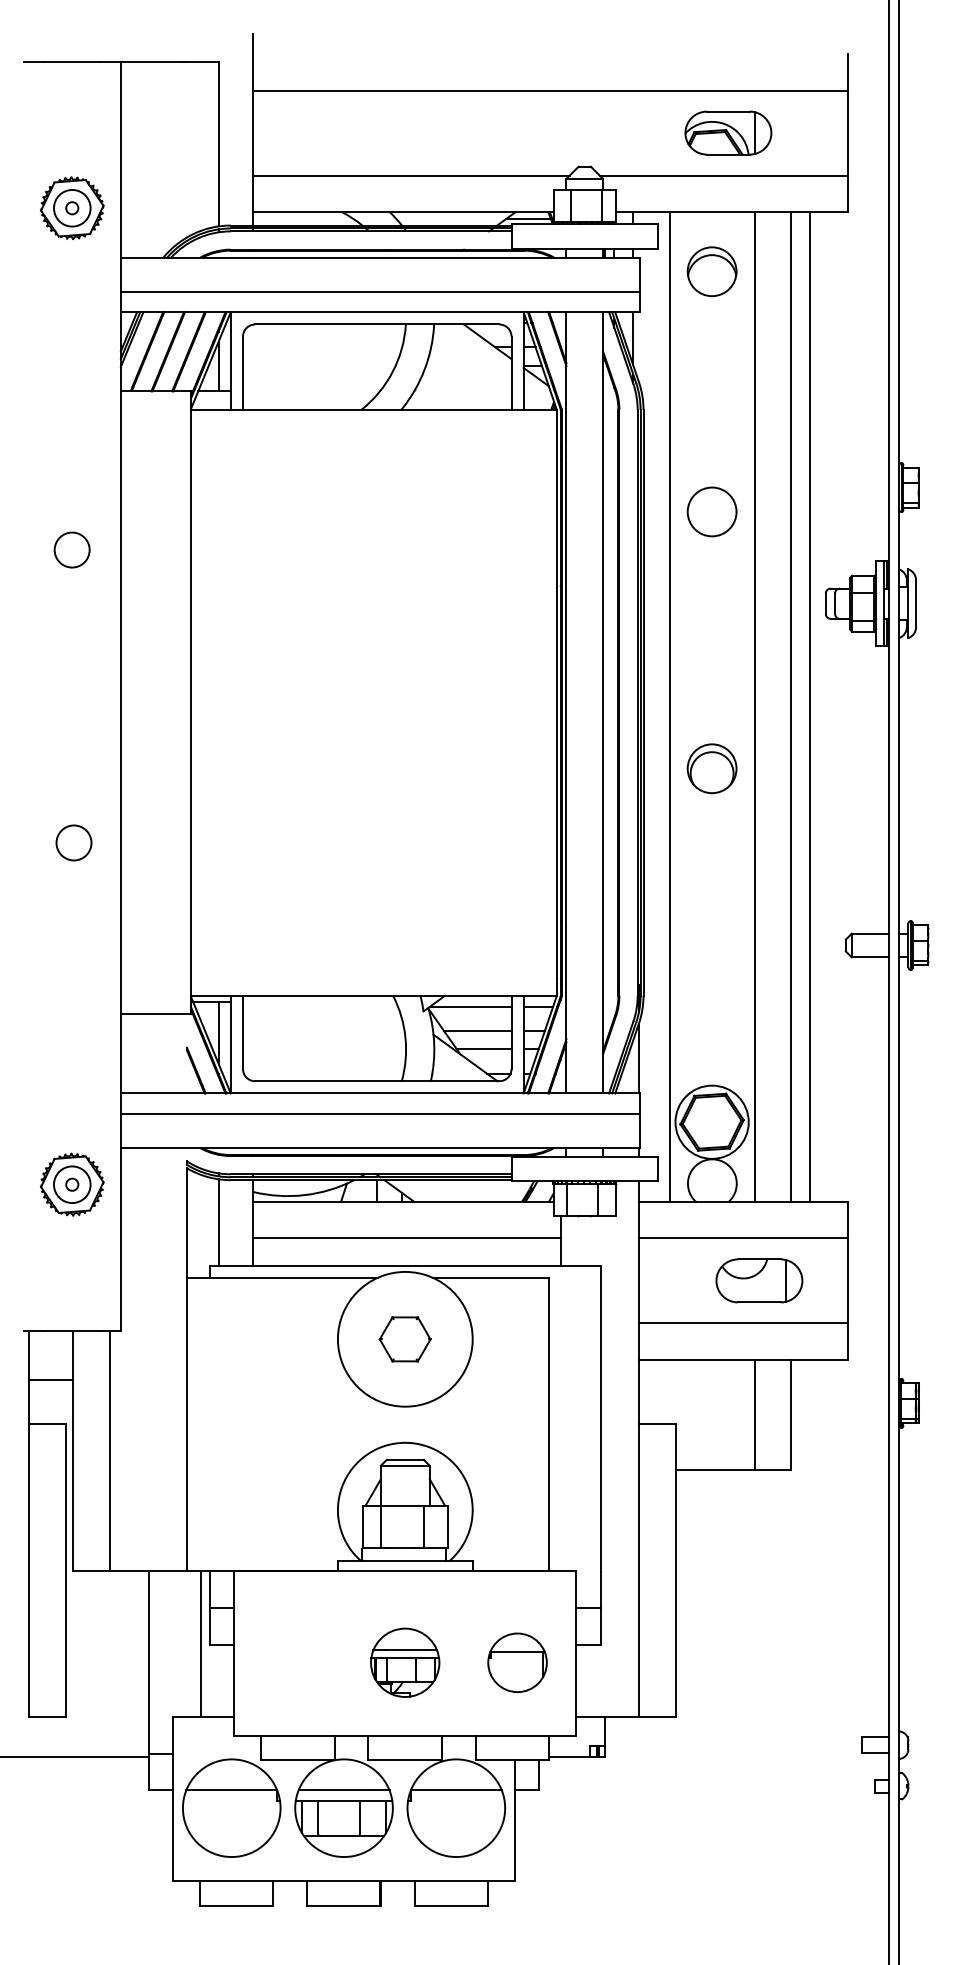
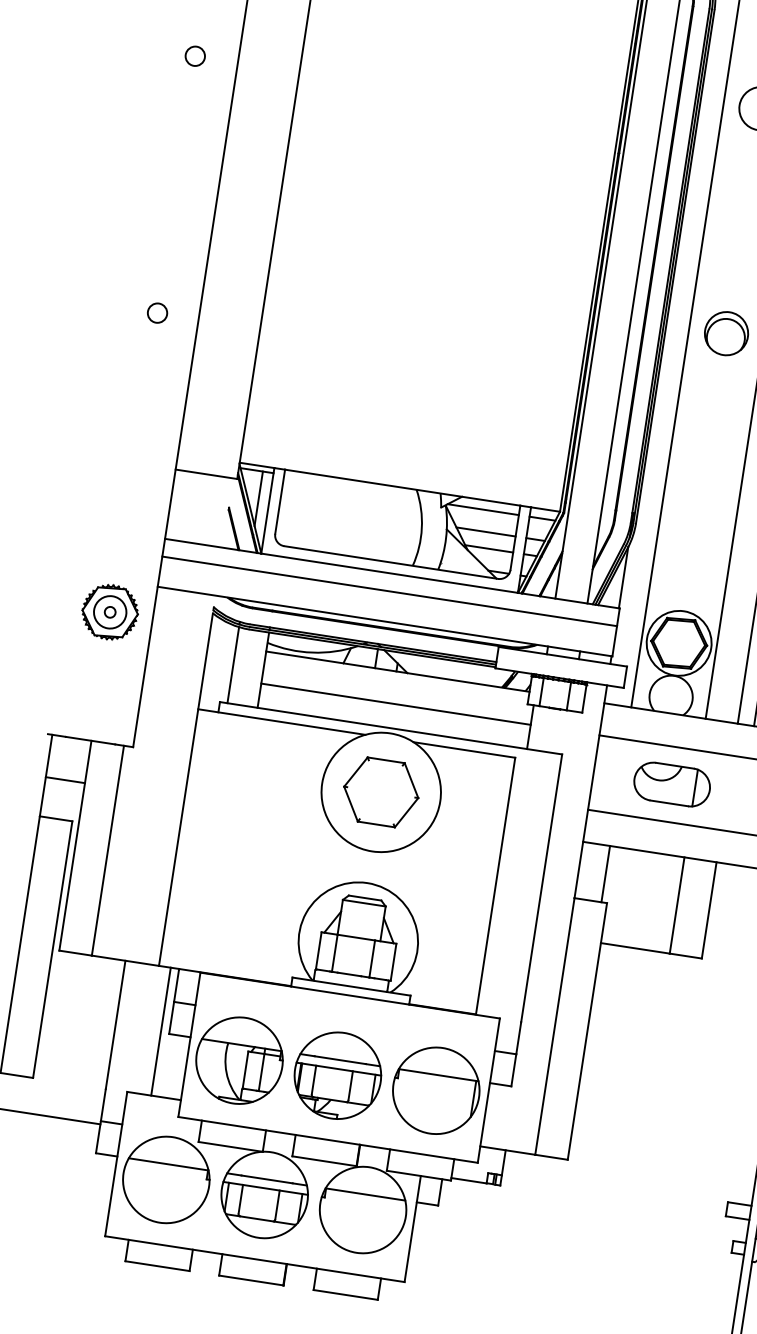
circle: (72, 549) -> (195, 55), size x0.62
circle: (73, 842) -> (157, 312), size x0.62
part: (759, 1280) -> (672, 784), moved
part: (404, 1339) -> (380, 792), size x1.67
line: (669, 1392) -> (605, 874), added
part: (292, 1662) -> (239, 1060), added
part: (404, 1662) -> (337, 1075), size x1.43
part: (517, 1662) -> (436, 1090), size x1.67

